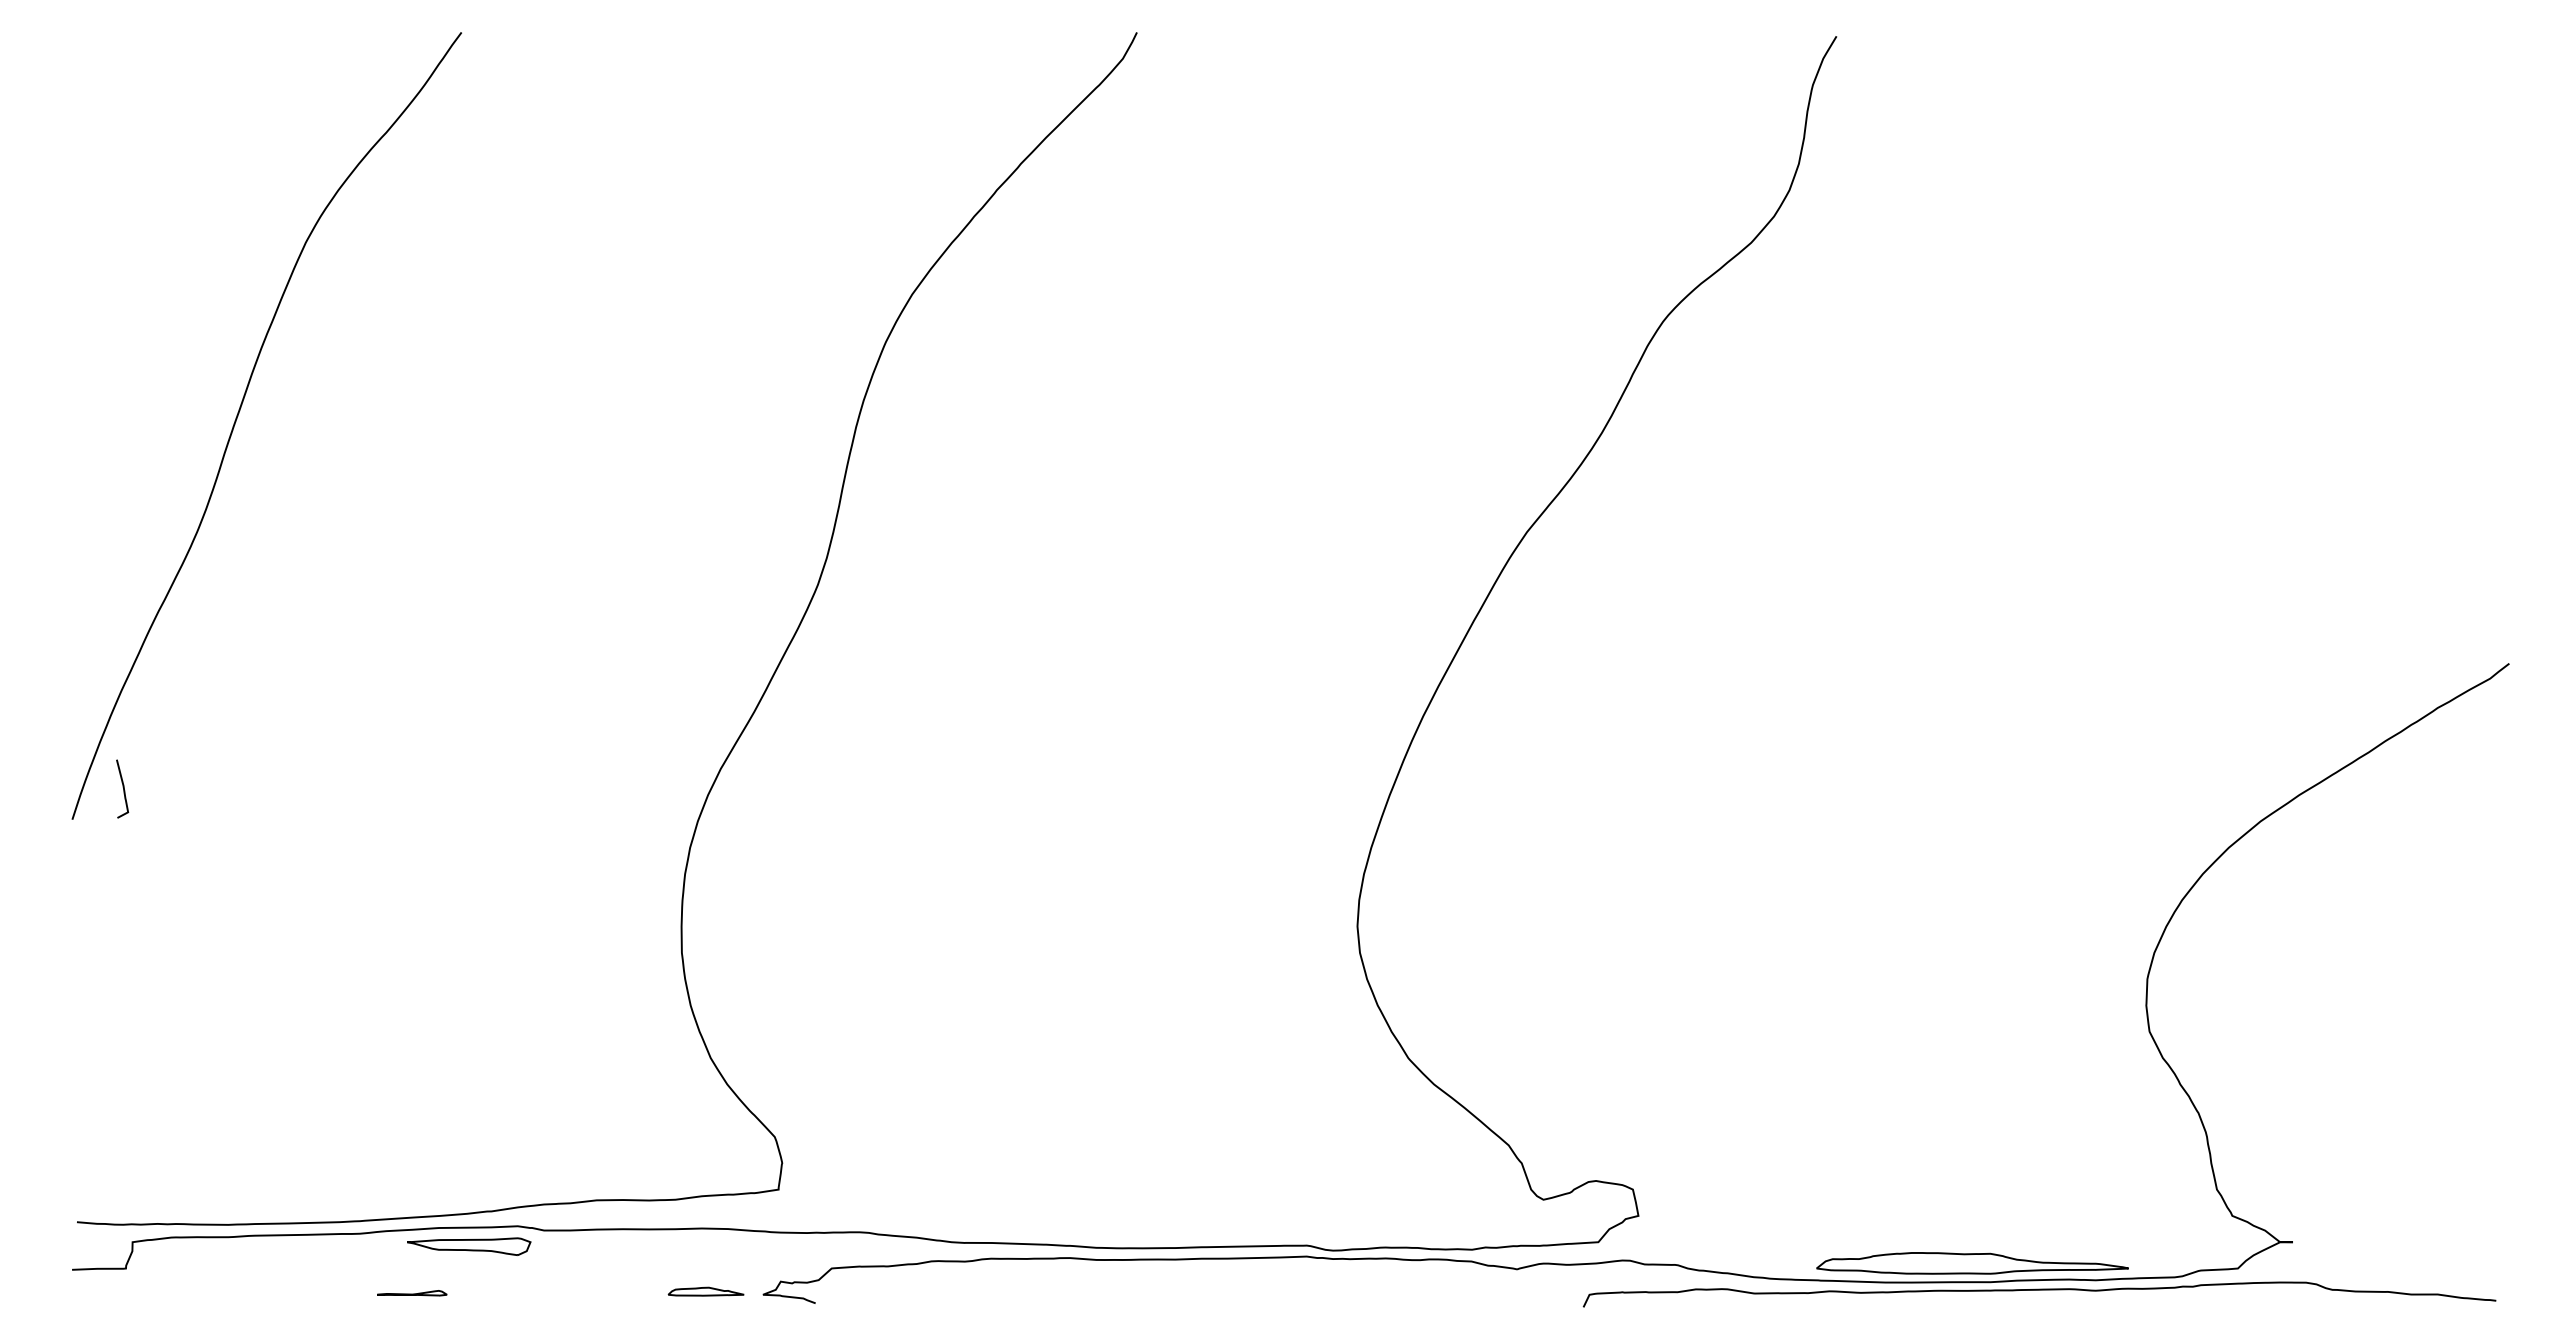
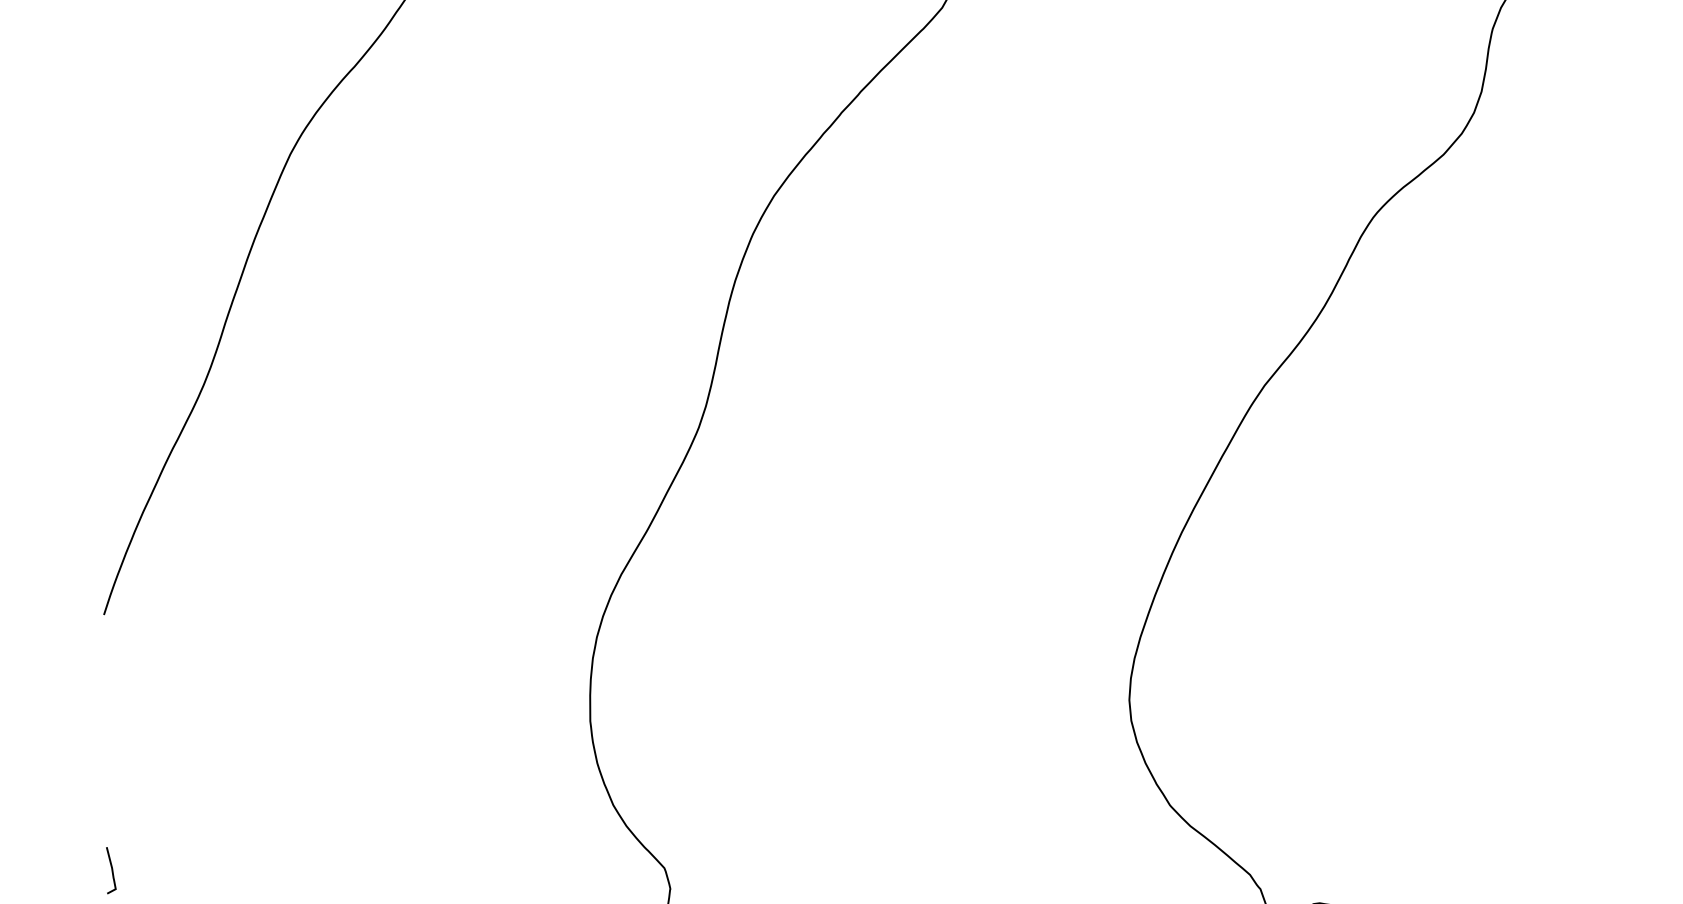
curve: (122, 787) -> (111, 869), moved

